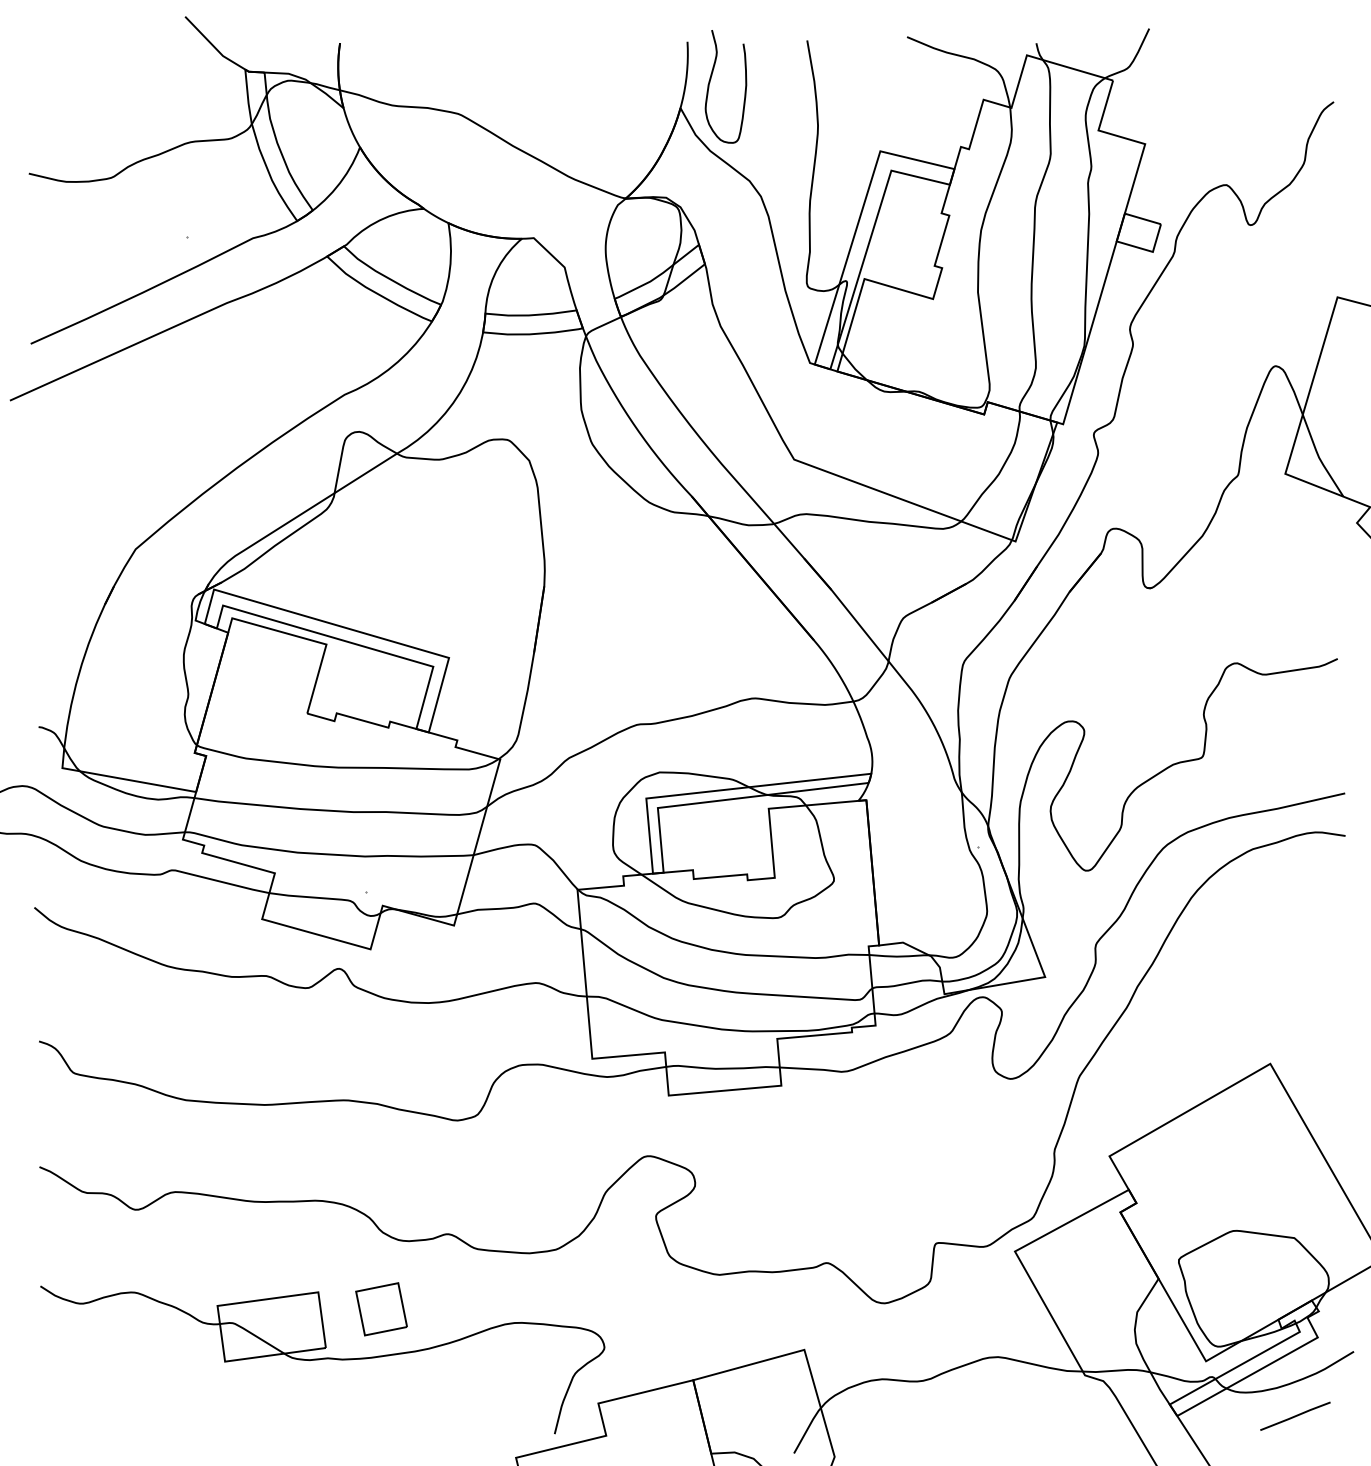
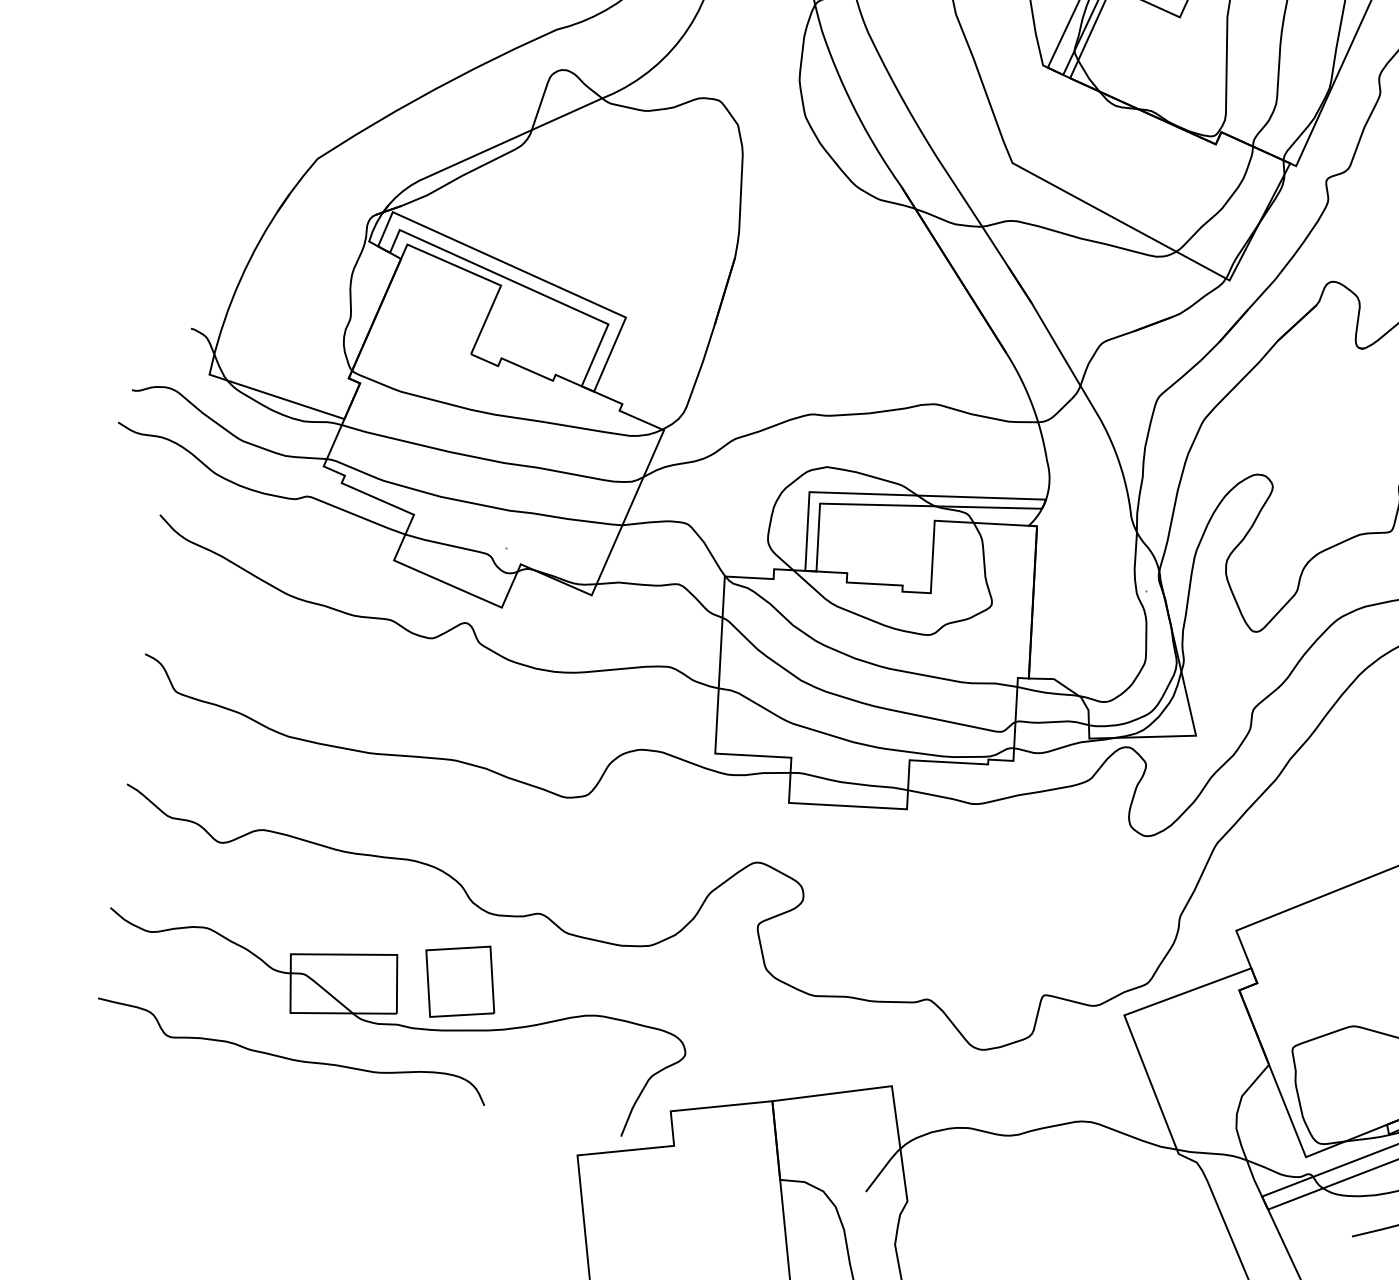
part: (381, 1309) -> (460, 982), size x1.43
curve: (231, 1404) -> (290, 1058), added

